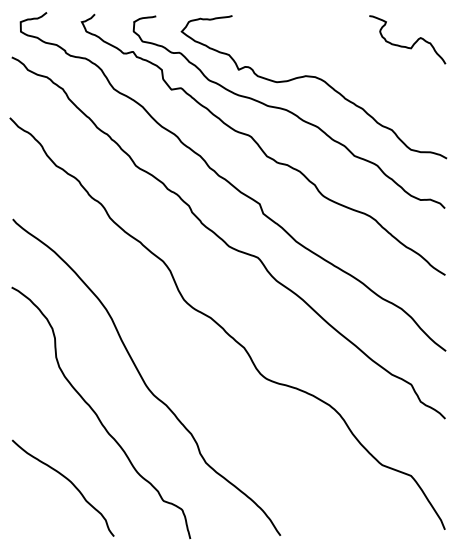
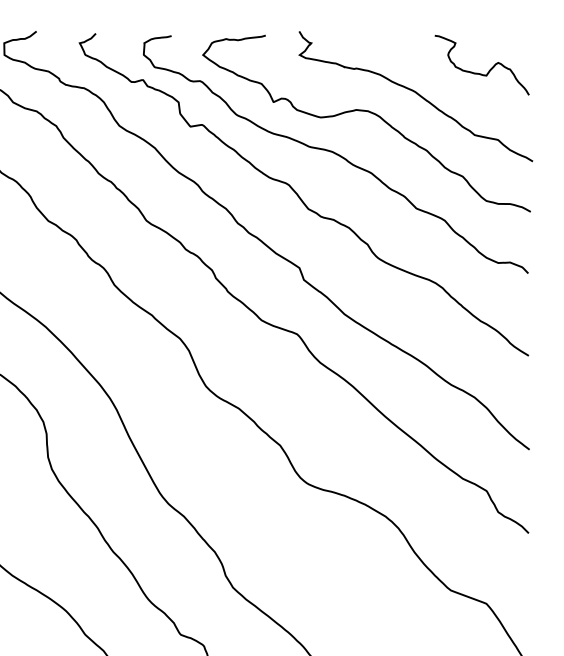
curve: (354, 63) -> (416, 94), added

